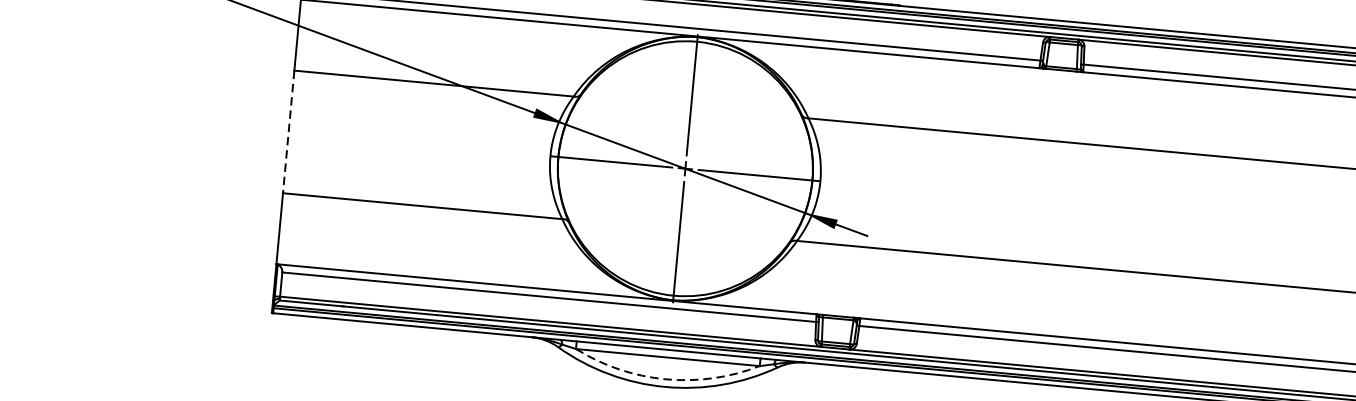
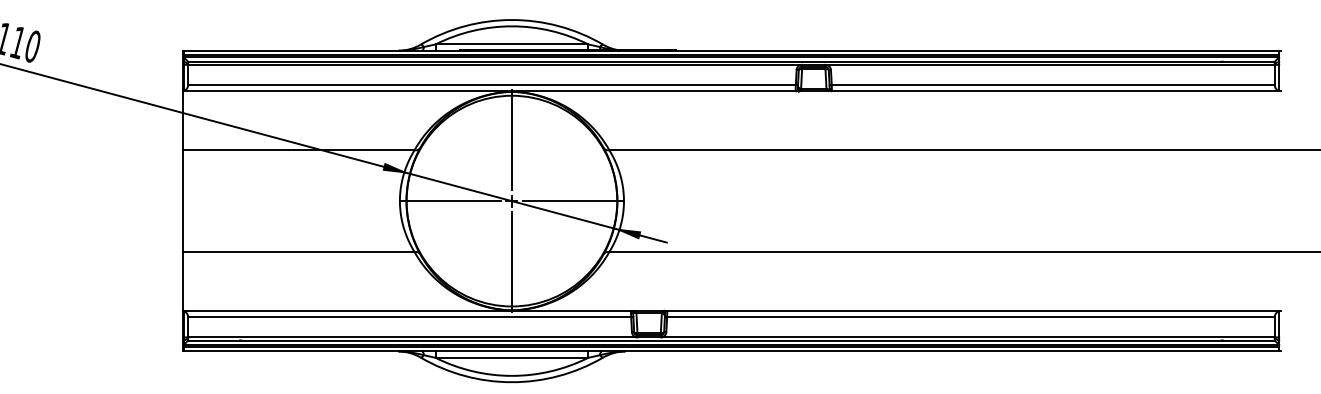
line: (288, 132) -> (182, 201), dashed -> solid
arc: (665, 378) -> (511, 375), dashed -> solid

